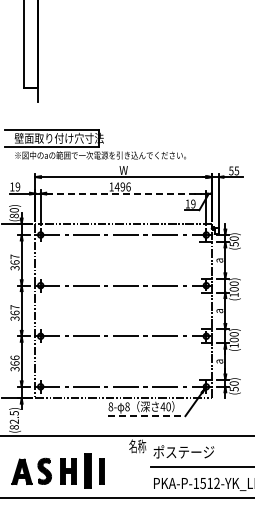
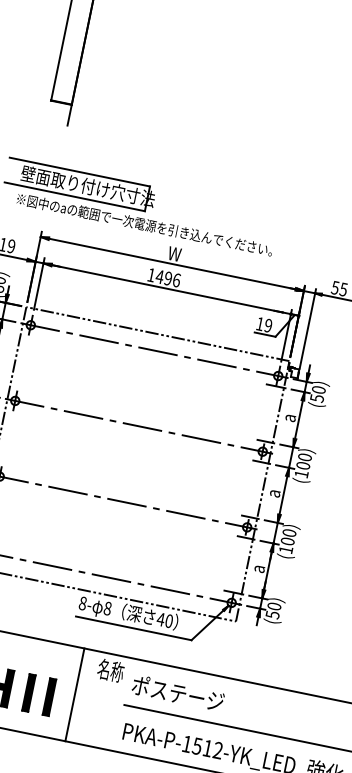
line: (124, 193) -> (168, 288), dashed -> solid
line: (146, 416) -> (133, 628), dashed -> solid
line: (117, 466) -> (74, 694), added
part: (87, 471) -> (28, 692), size x0.71

